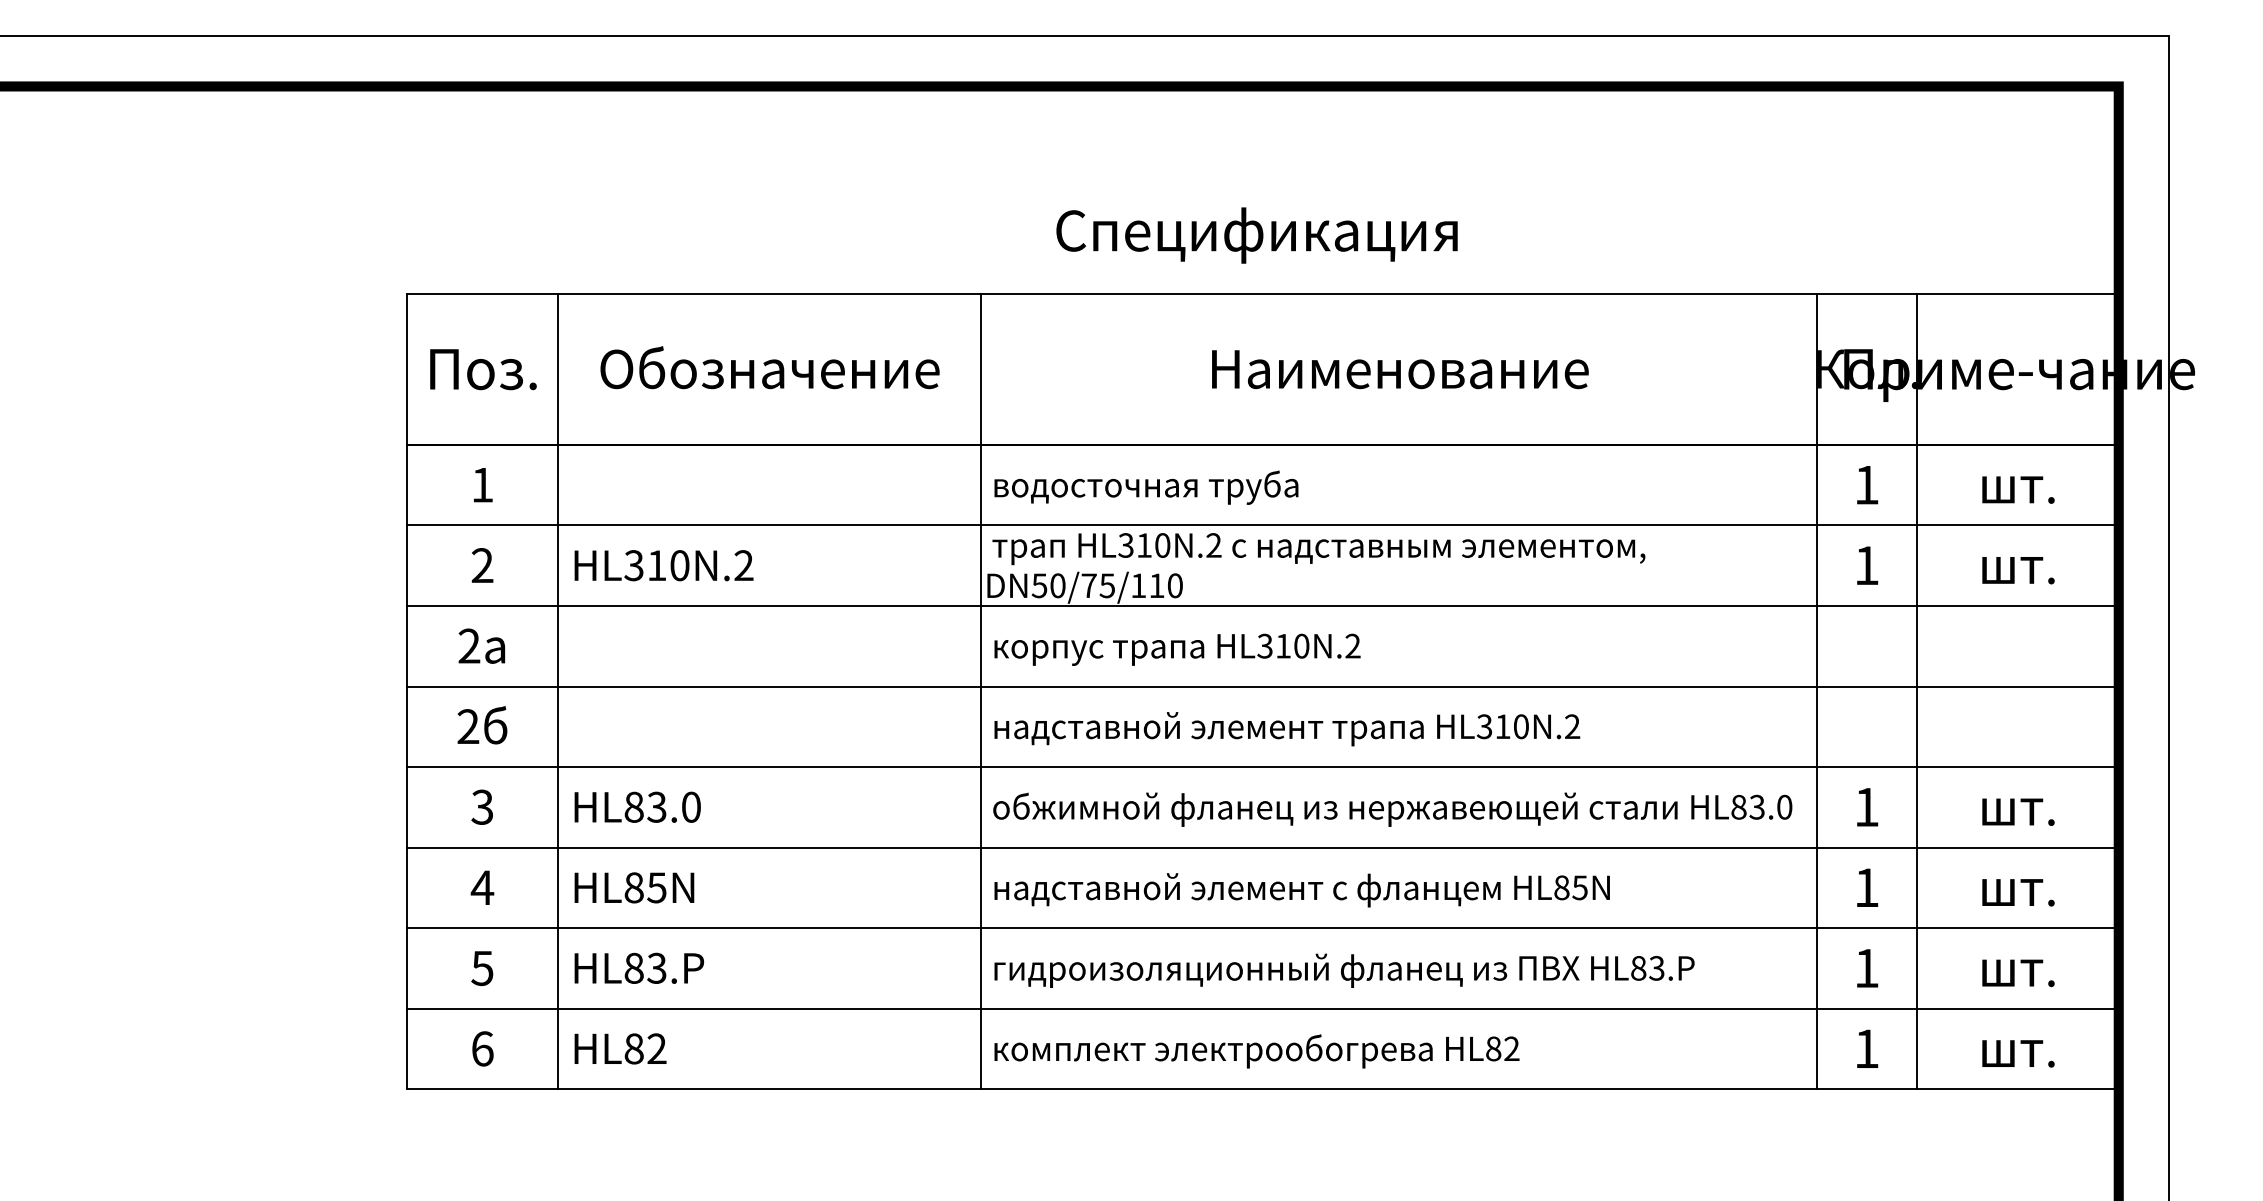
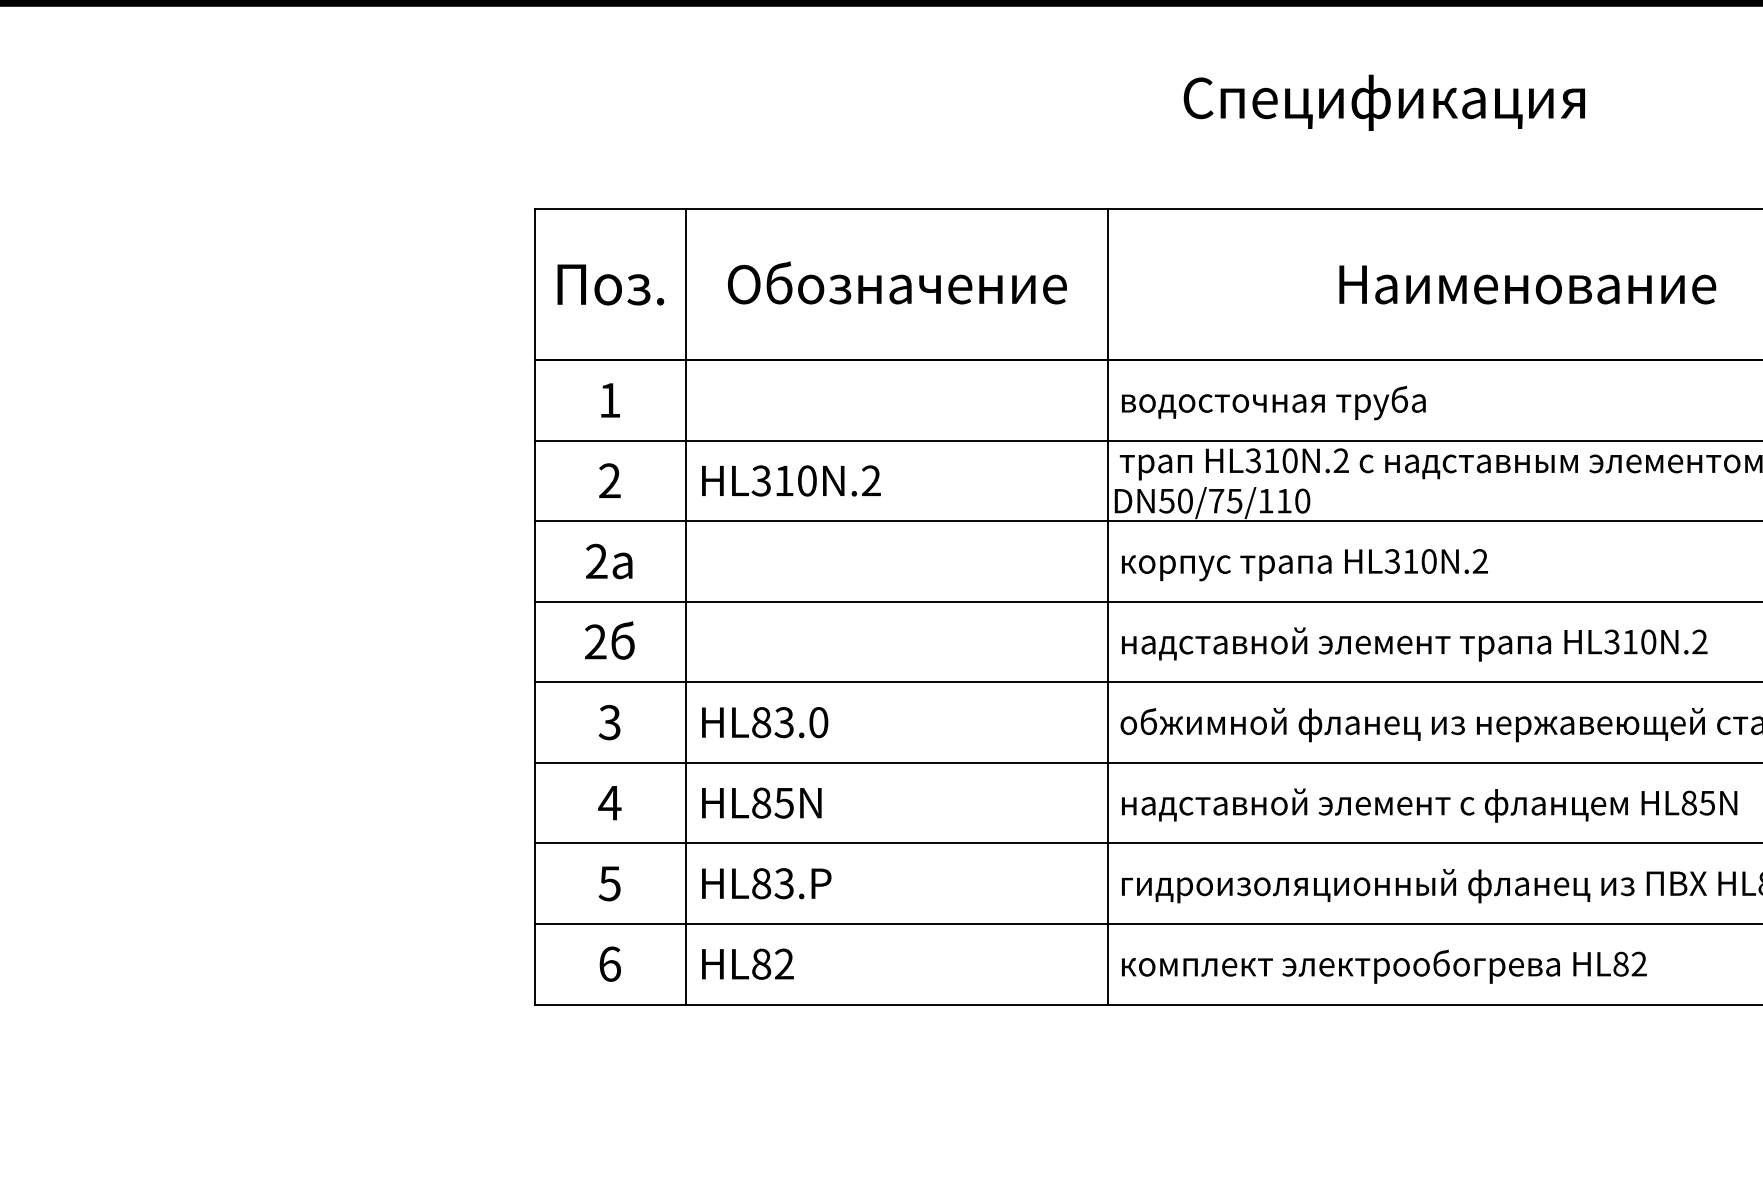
text: (1256, 235) -> (1383, 102), moved

